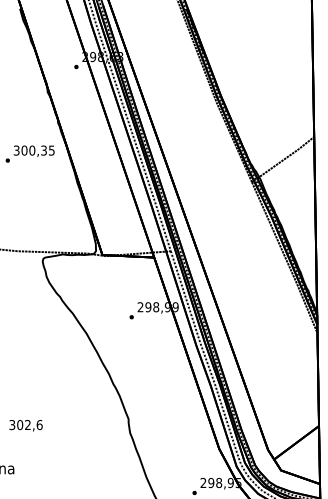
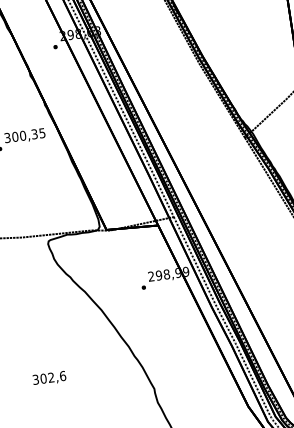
text: (25, 425) -> (48, 378), moved

